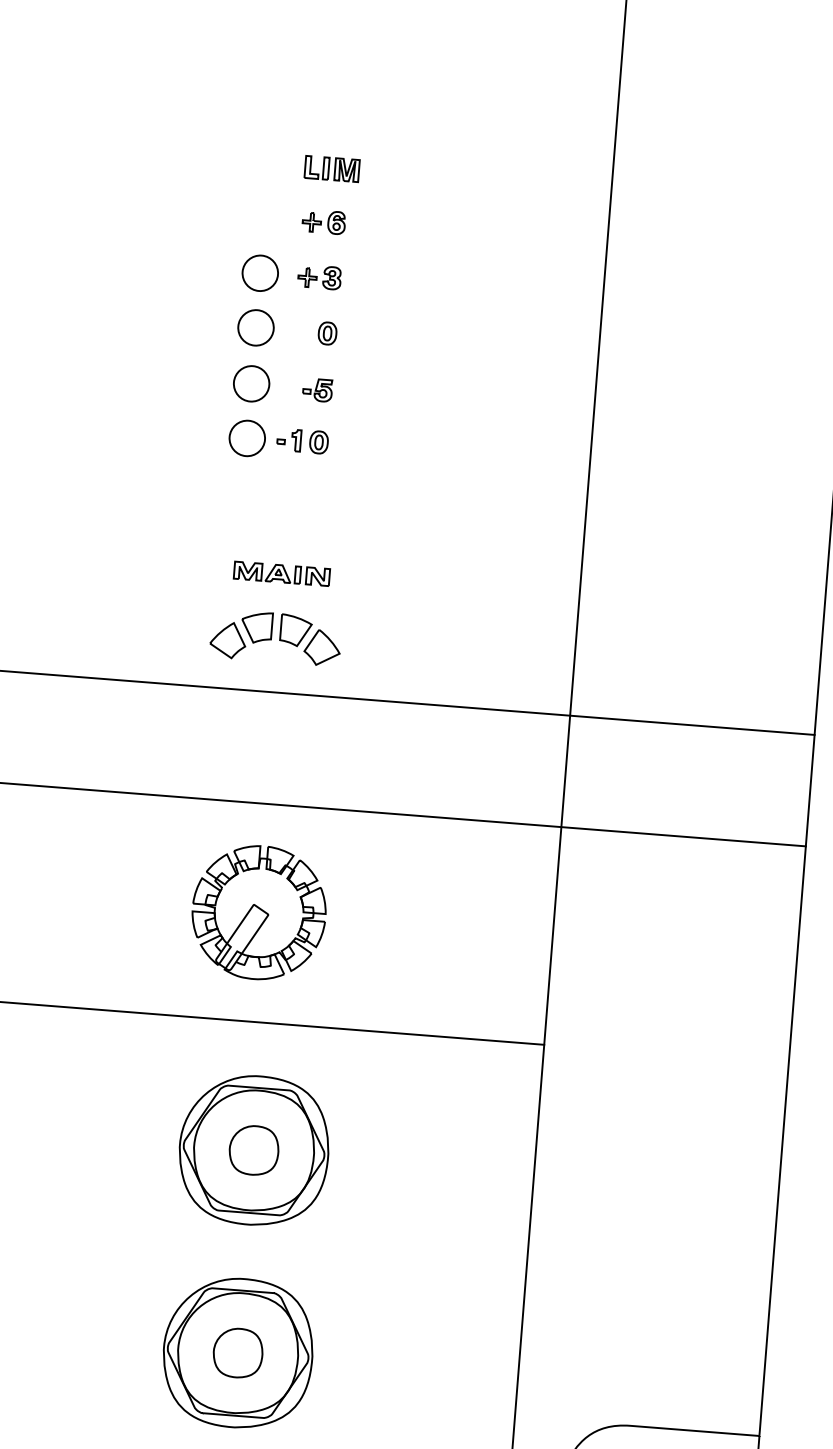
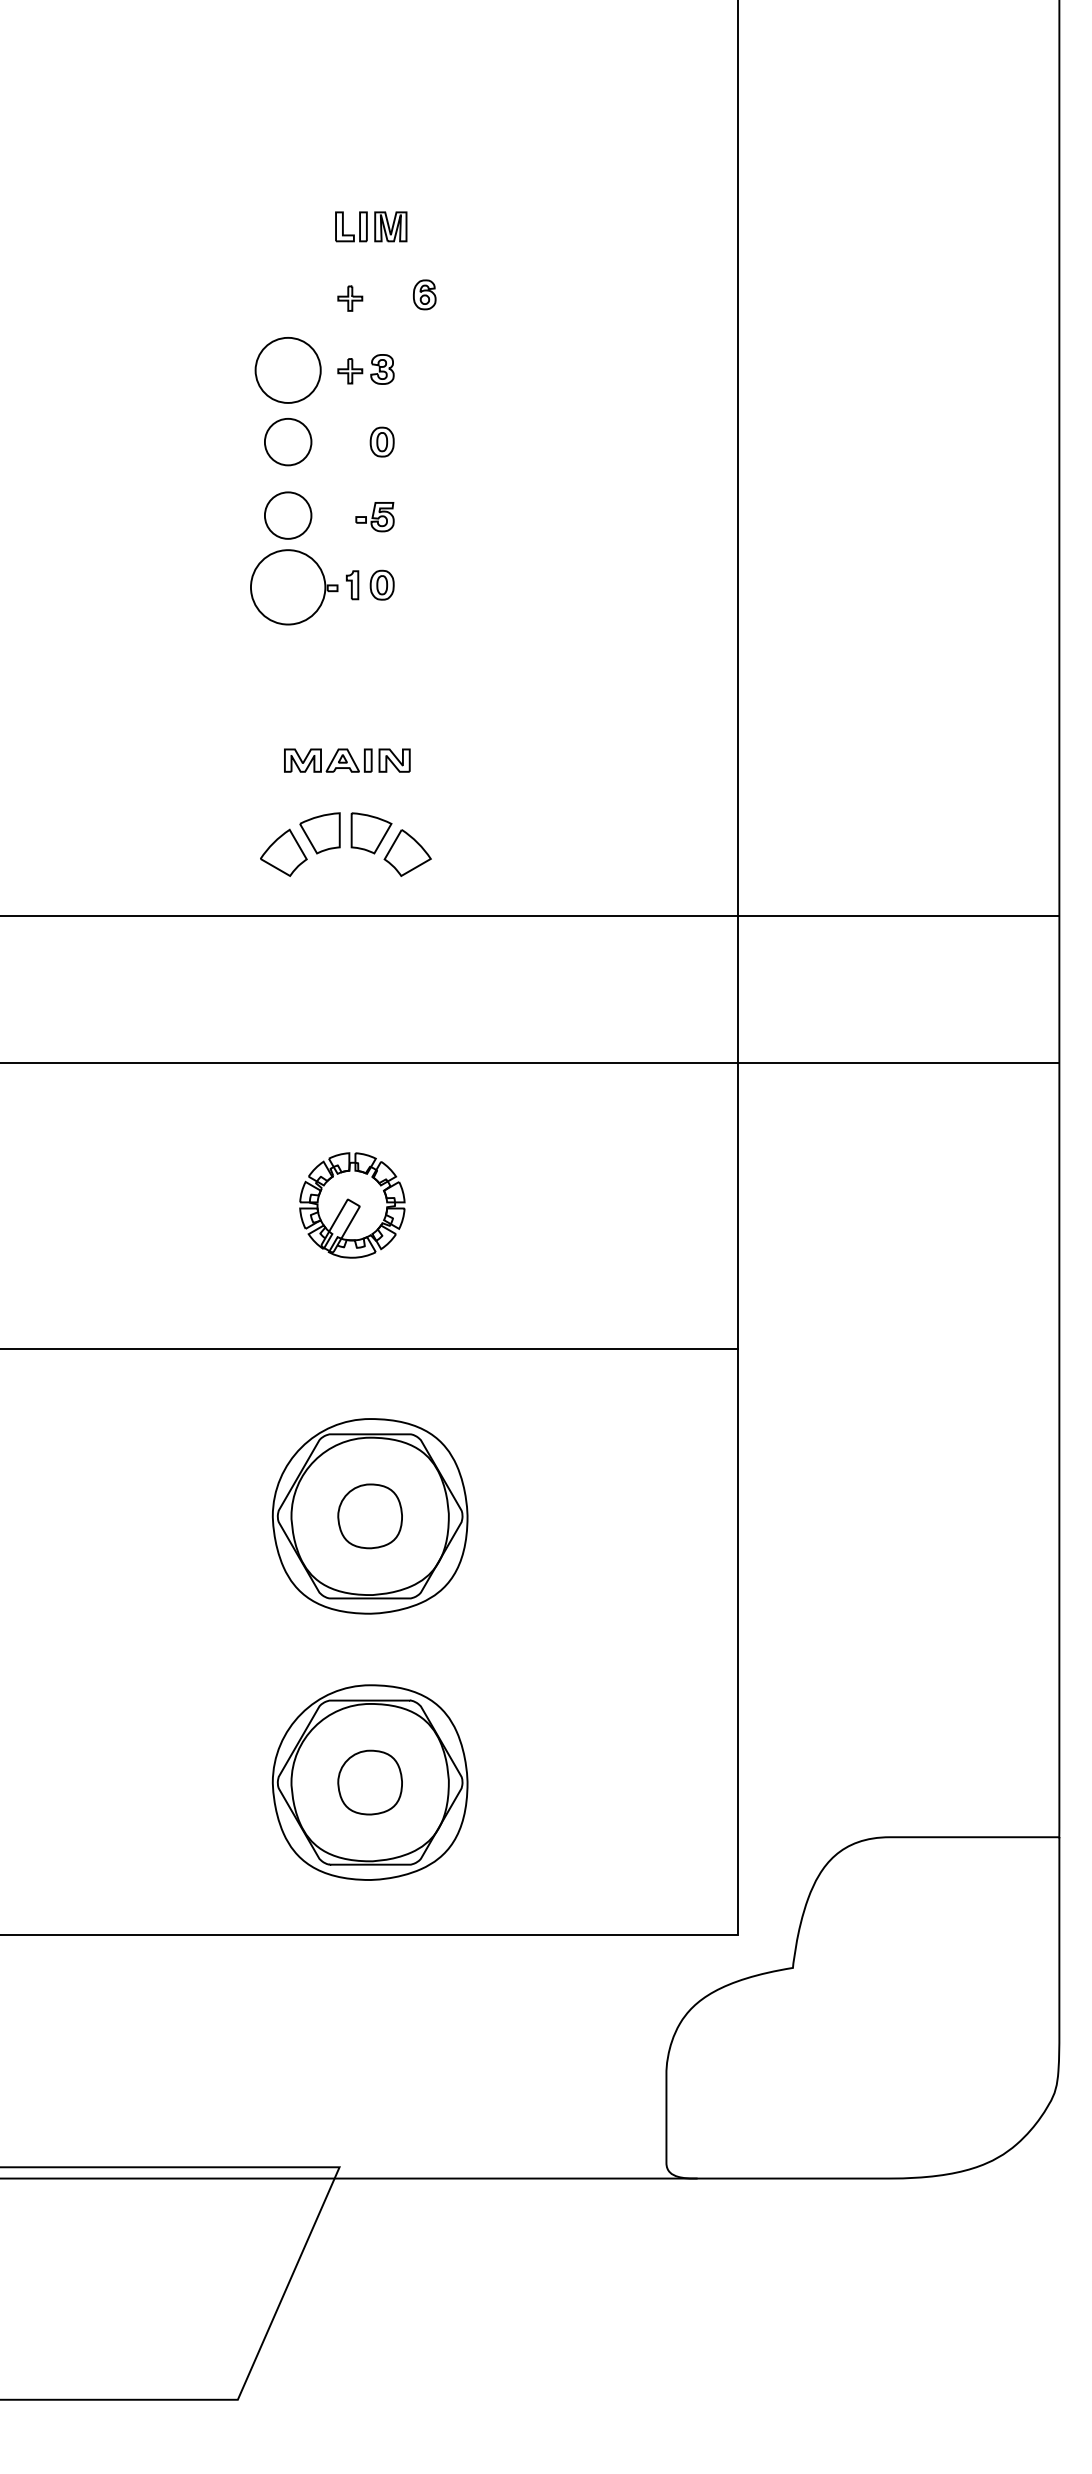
part: (336, 222) -> (424, 294), moved
circle: (259, 273) -> (287, 370), size x1.4
circle: (246, 438) -> (287, 587), size x1.6
part: (259, 912) -> (352, 1205), size x0.6

